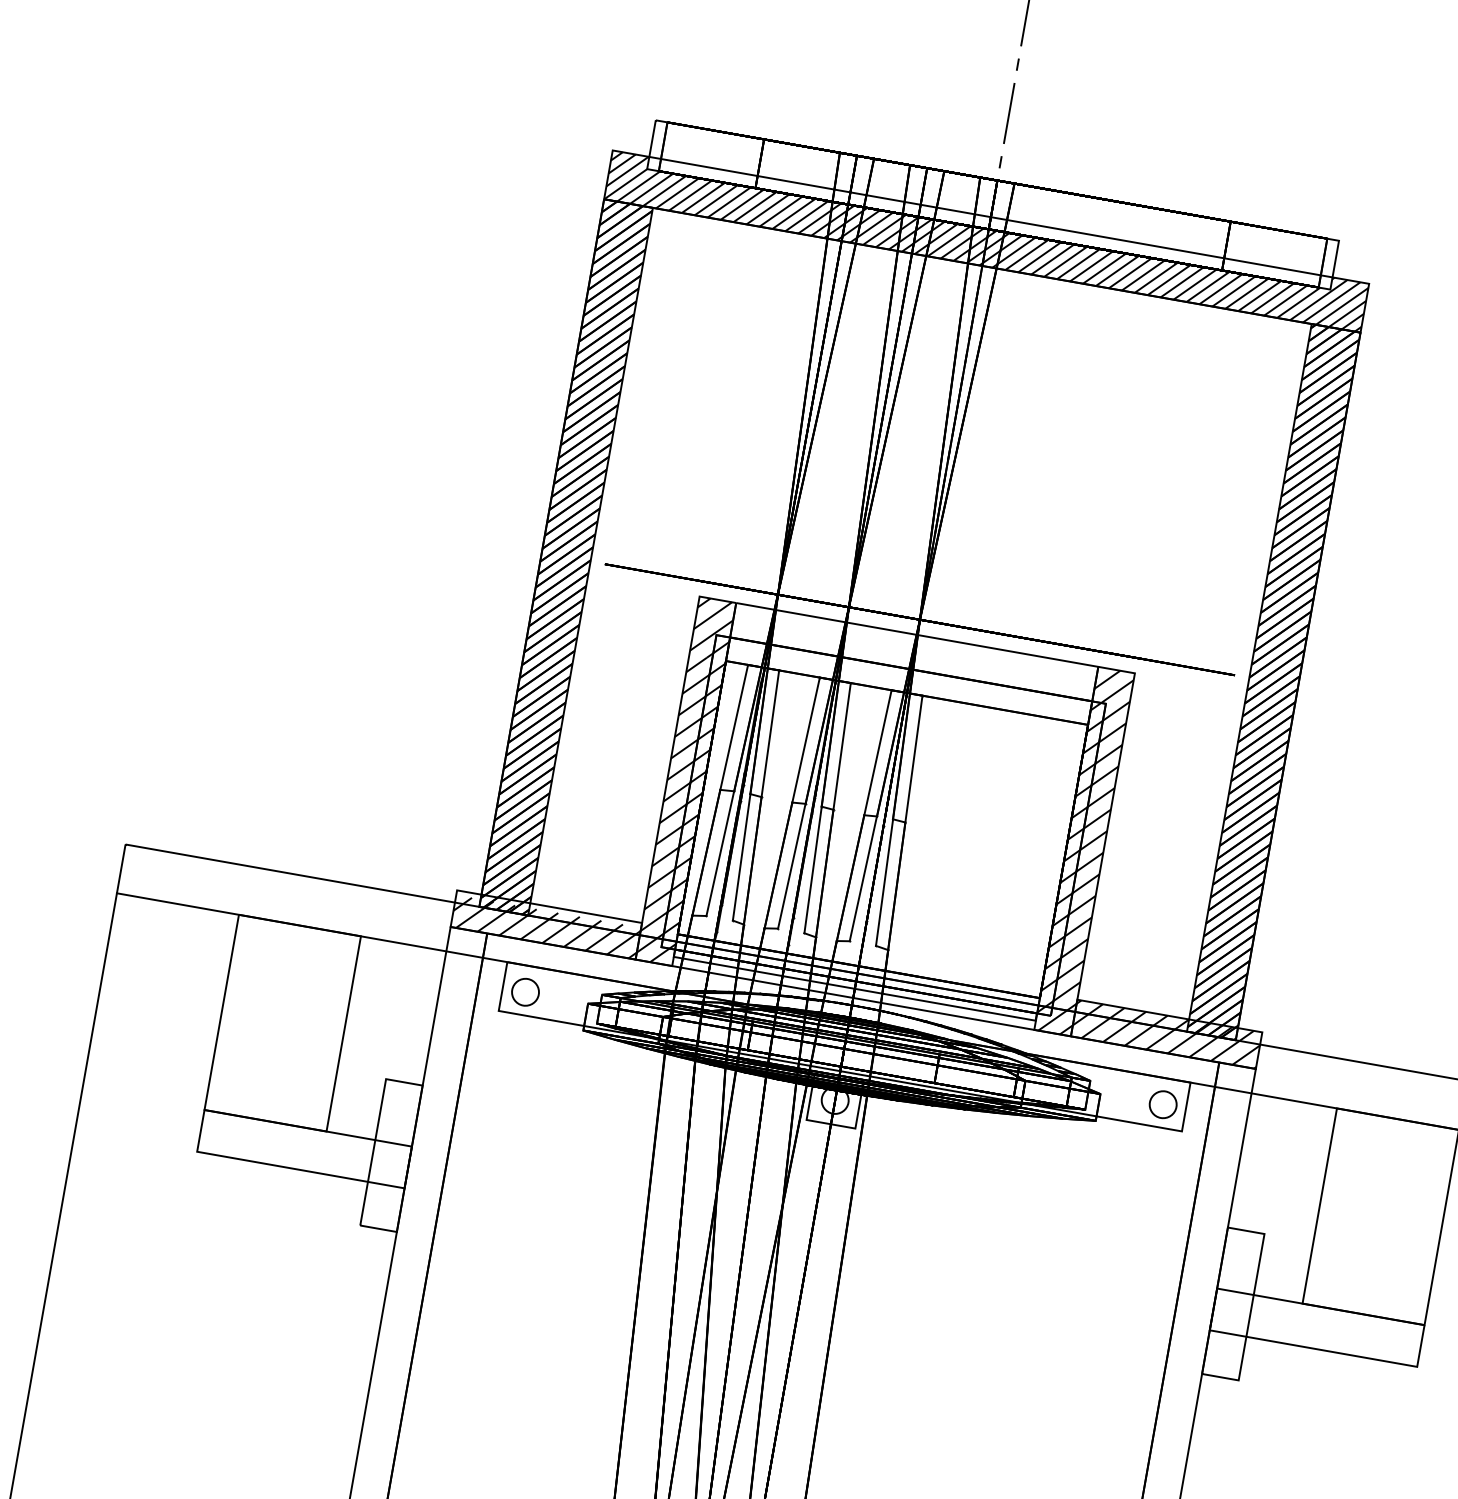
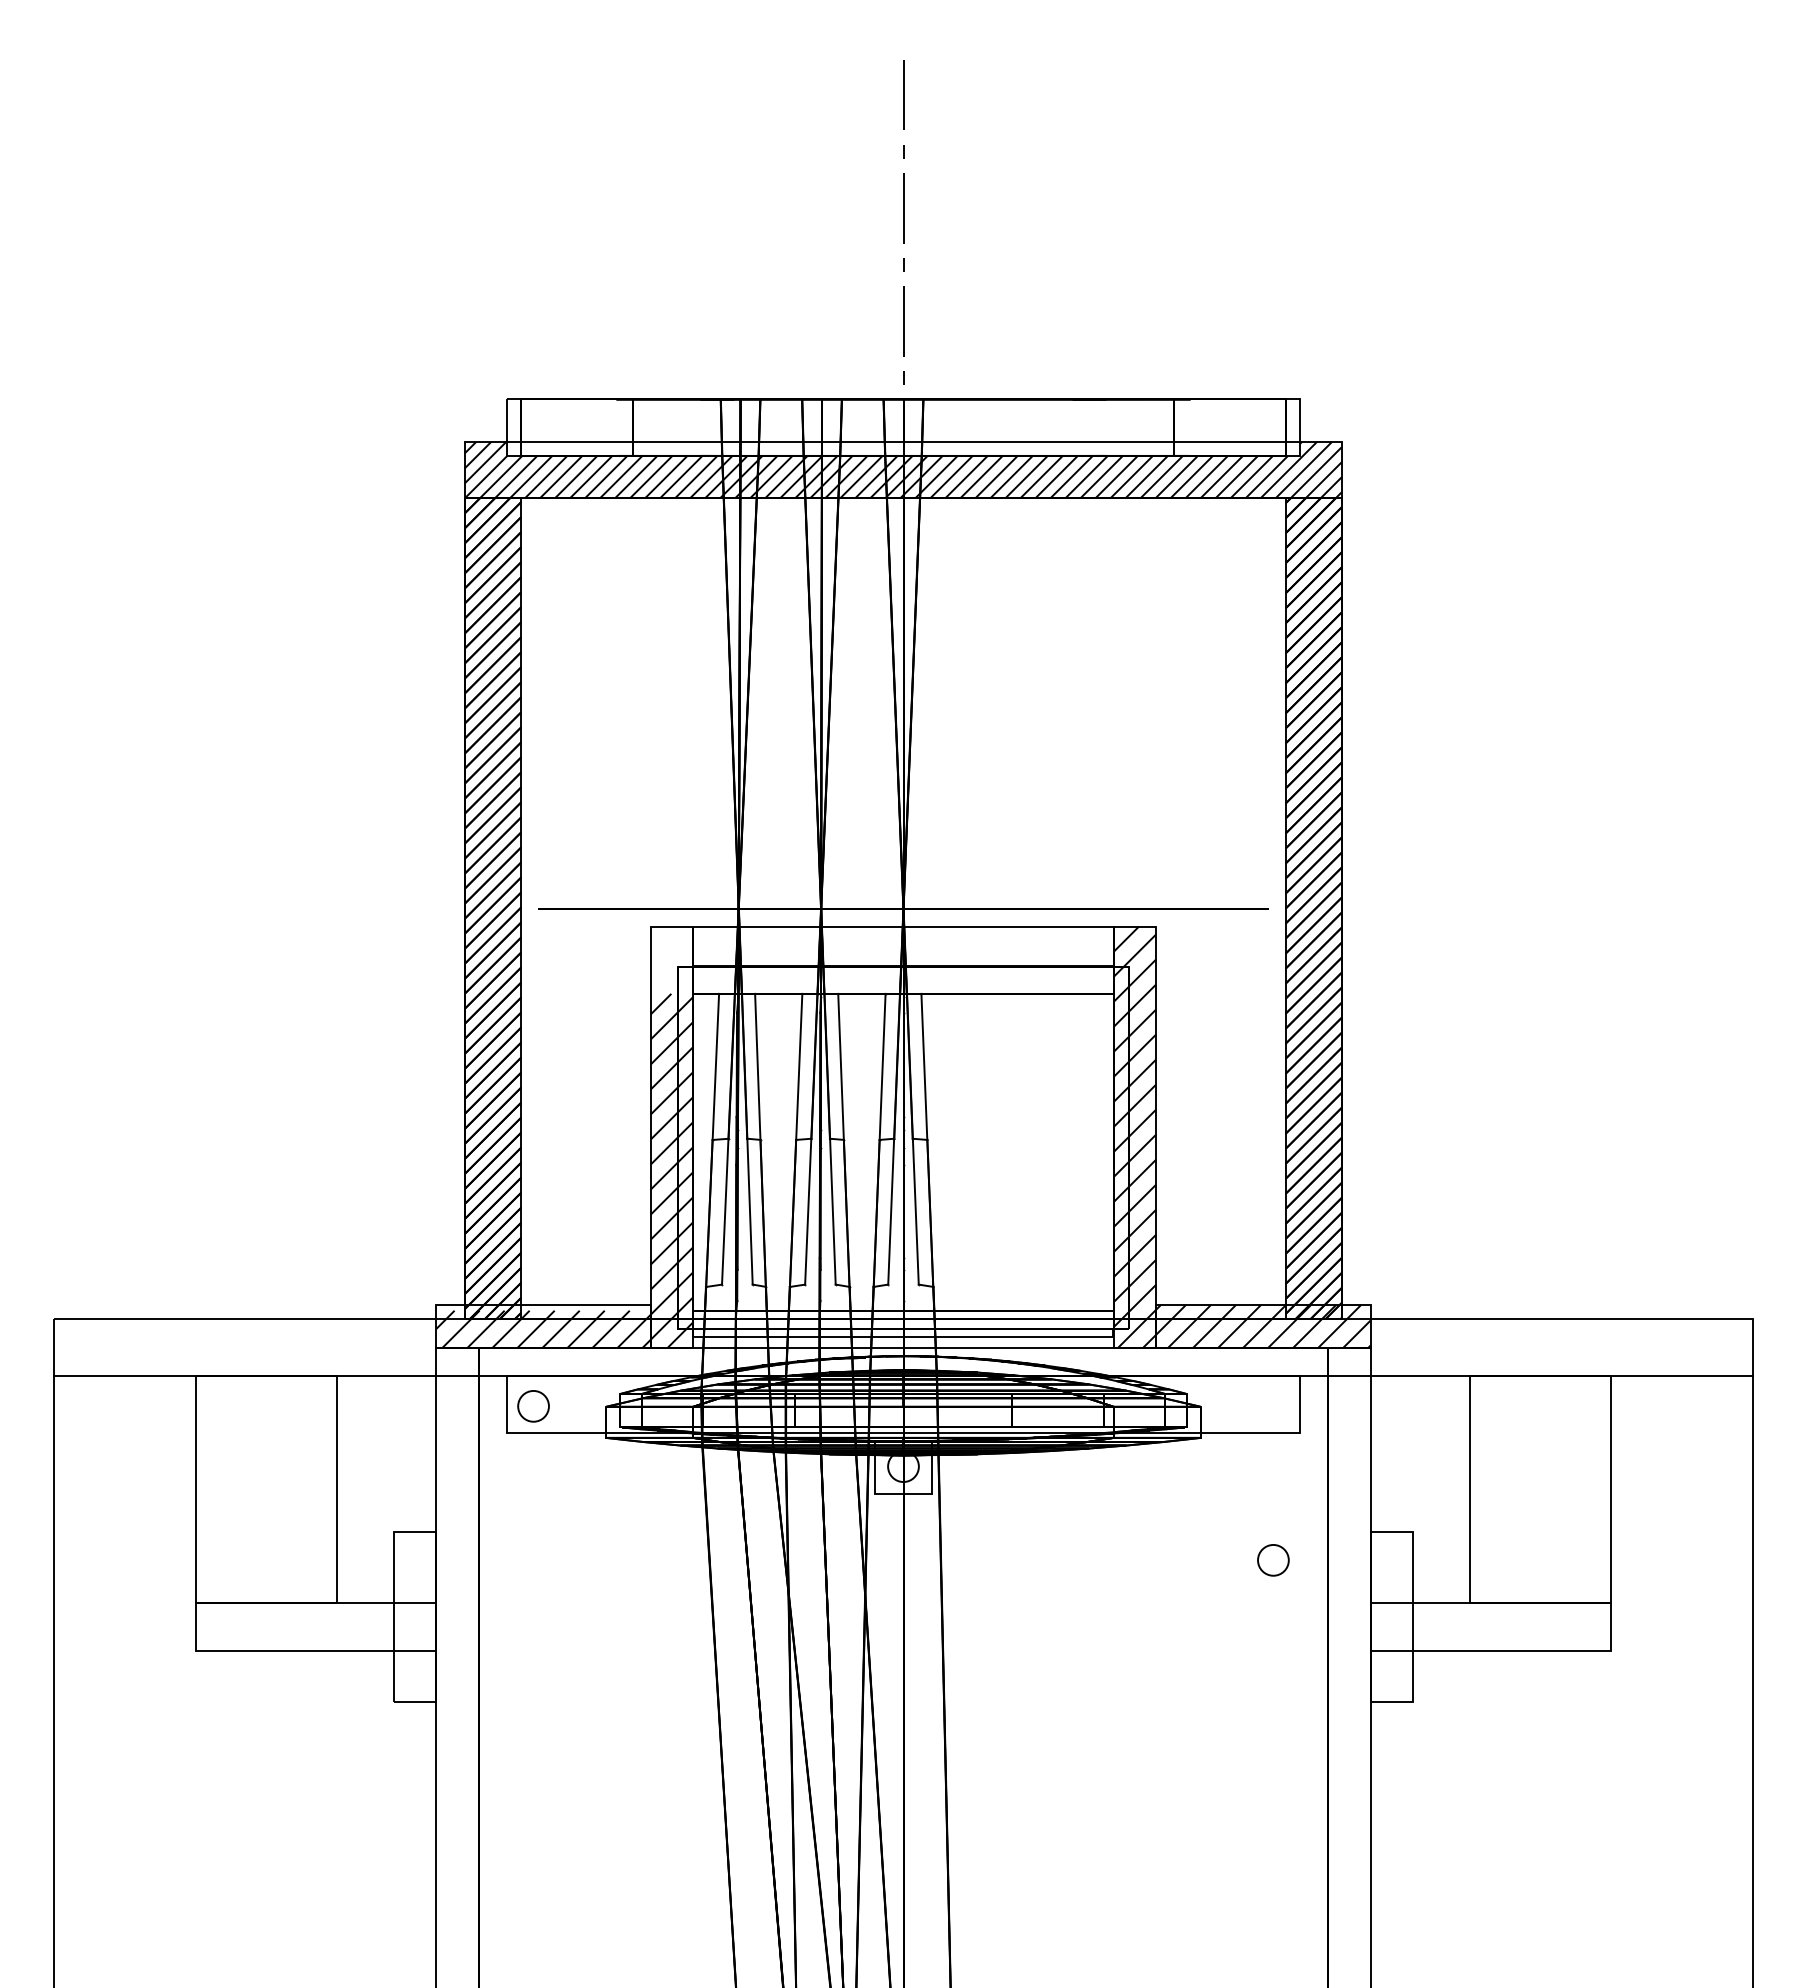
hatch: (712, 628) -> (671, 959), removed
circle: (1163, 1104) -> (1273, 1560), moved

